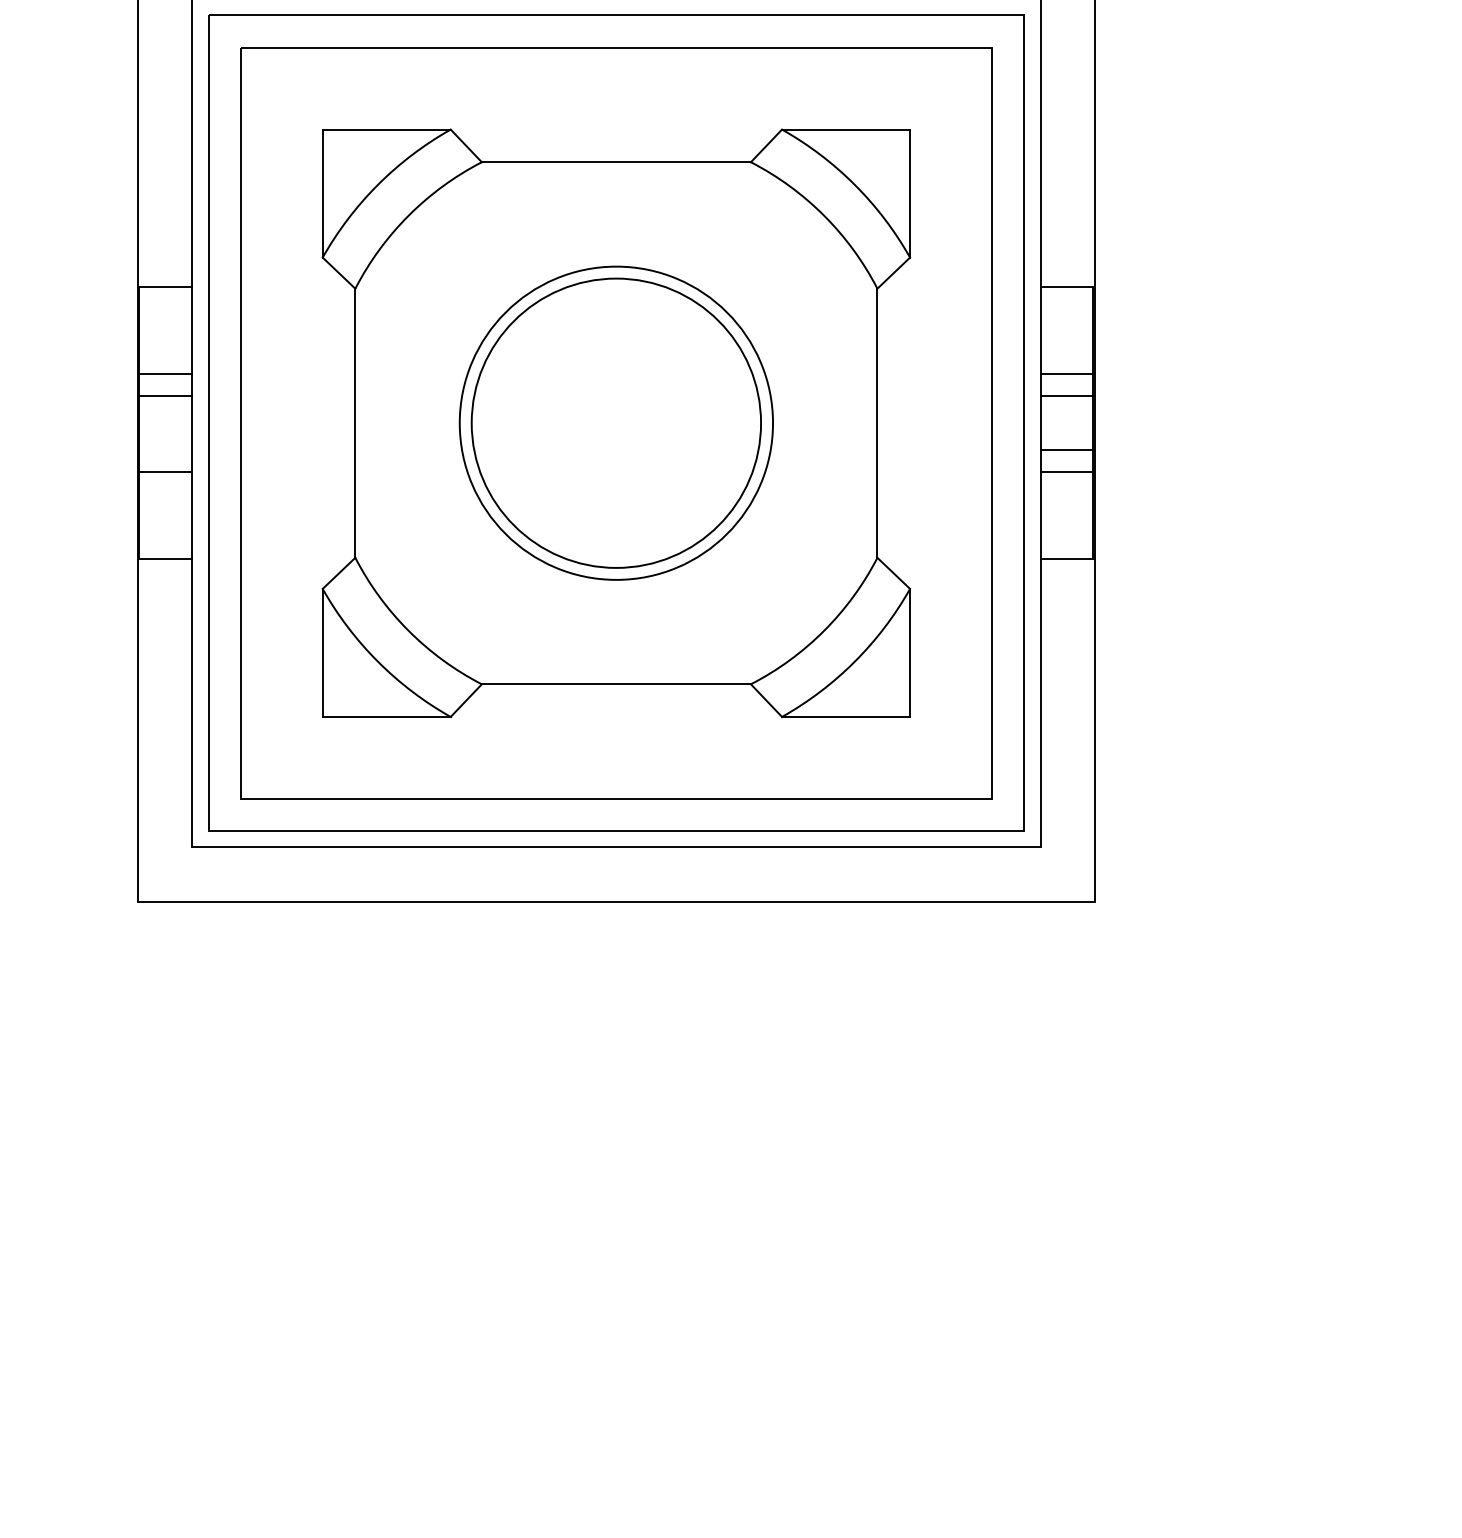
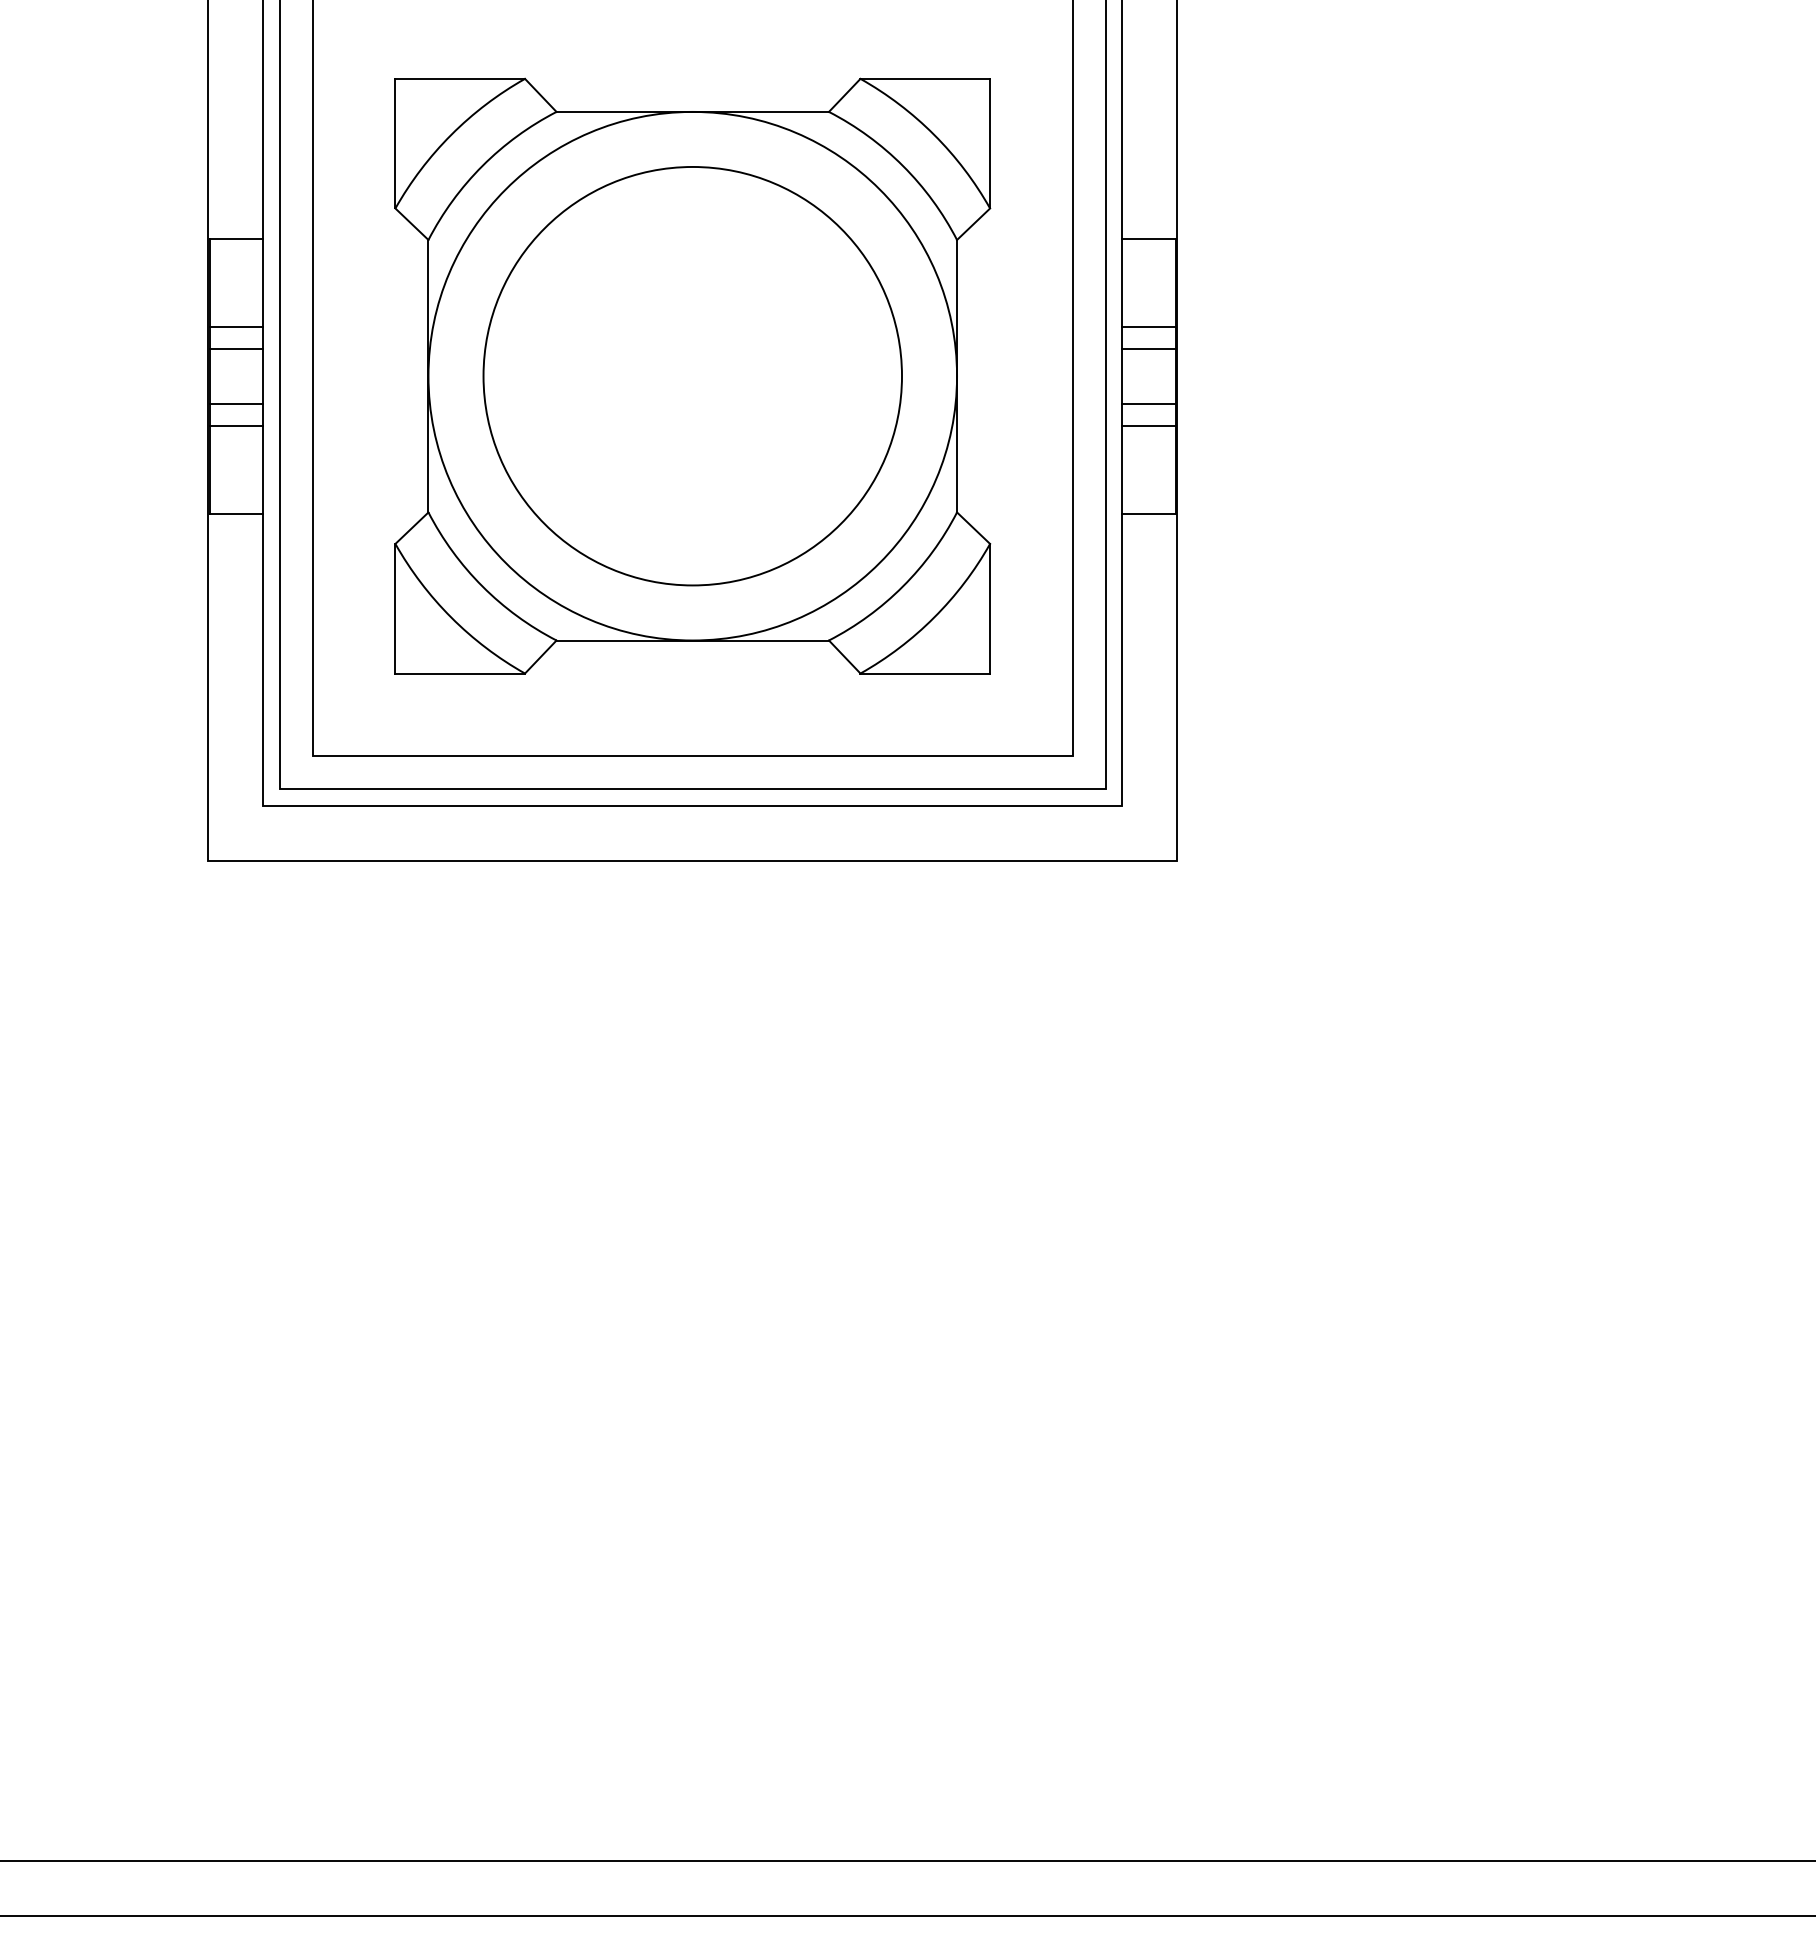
circle: (616, 422) -> (692, 375), size x1.43
circle: (616, 422) -> (692, 375), size x1.67
line: (165, 450) -> (236, 403), added

